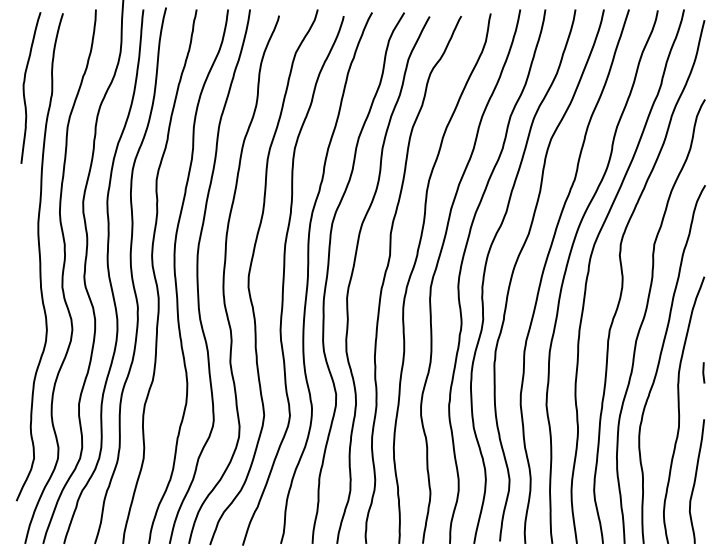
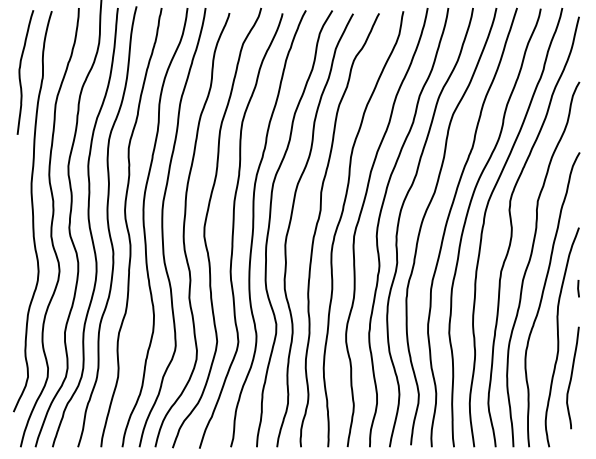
line: (703, 372) -> (578, 288), moved
curve: (696, 480) -> (572, 377), moved

